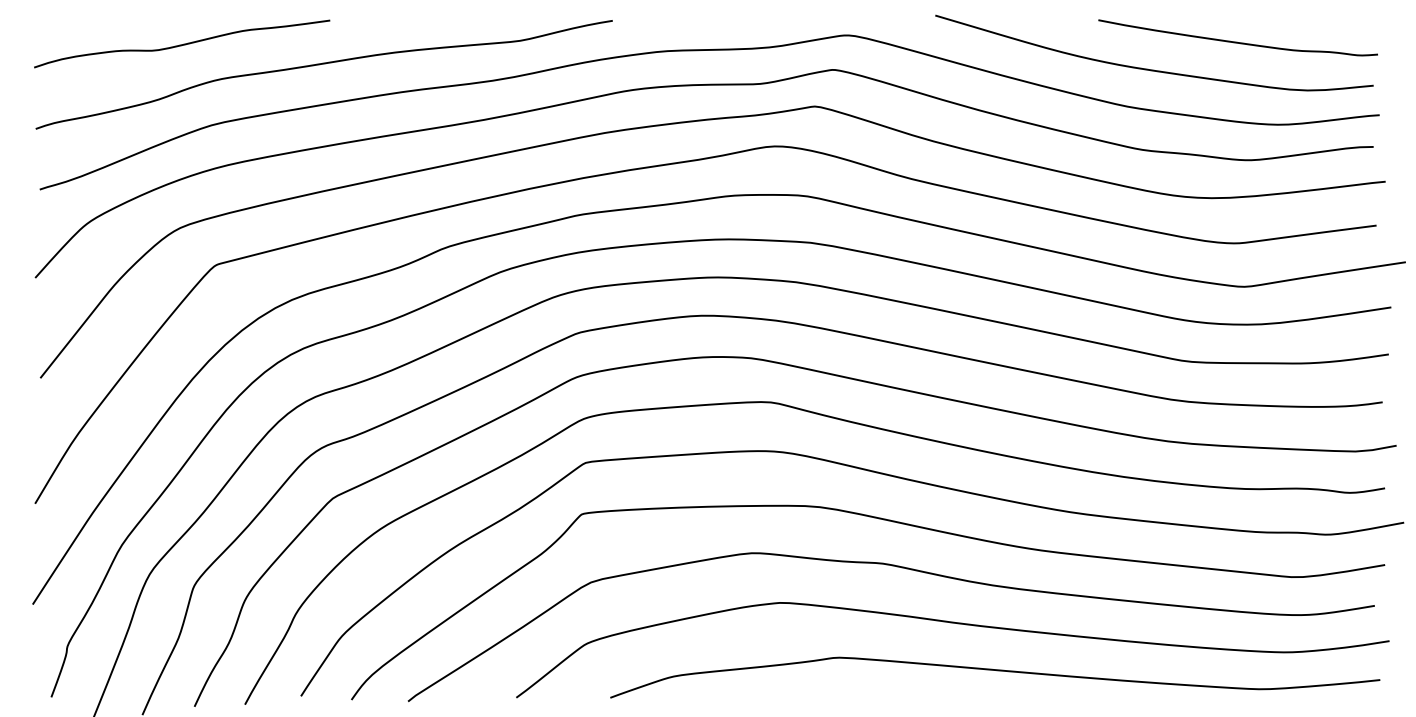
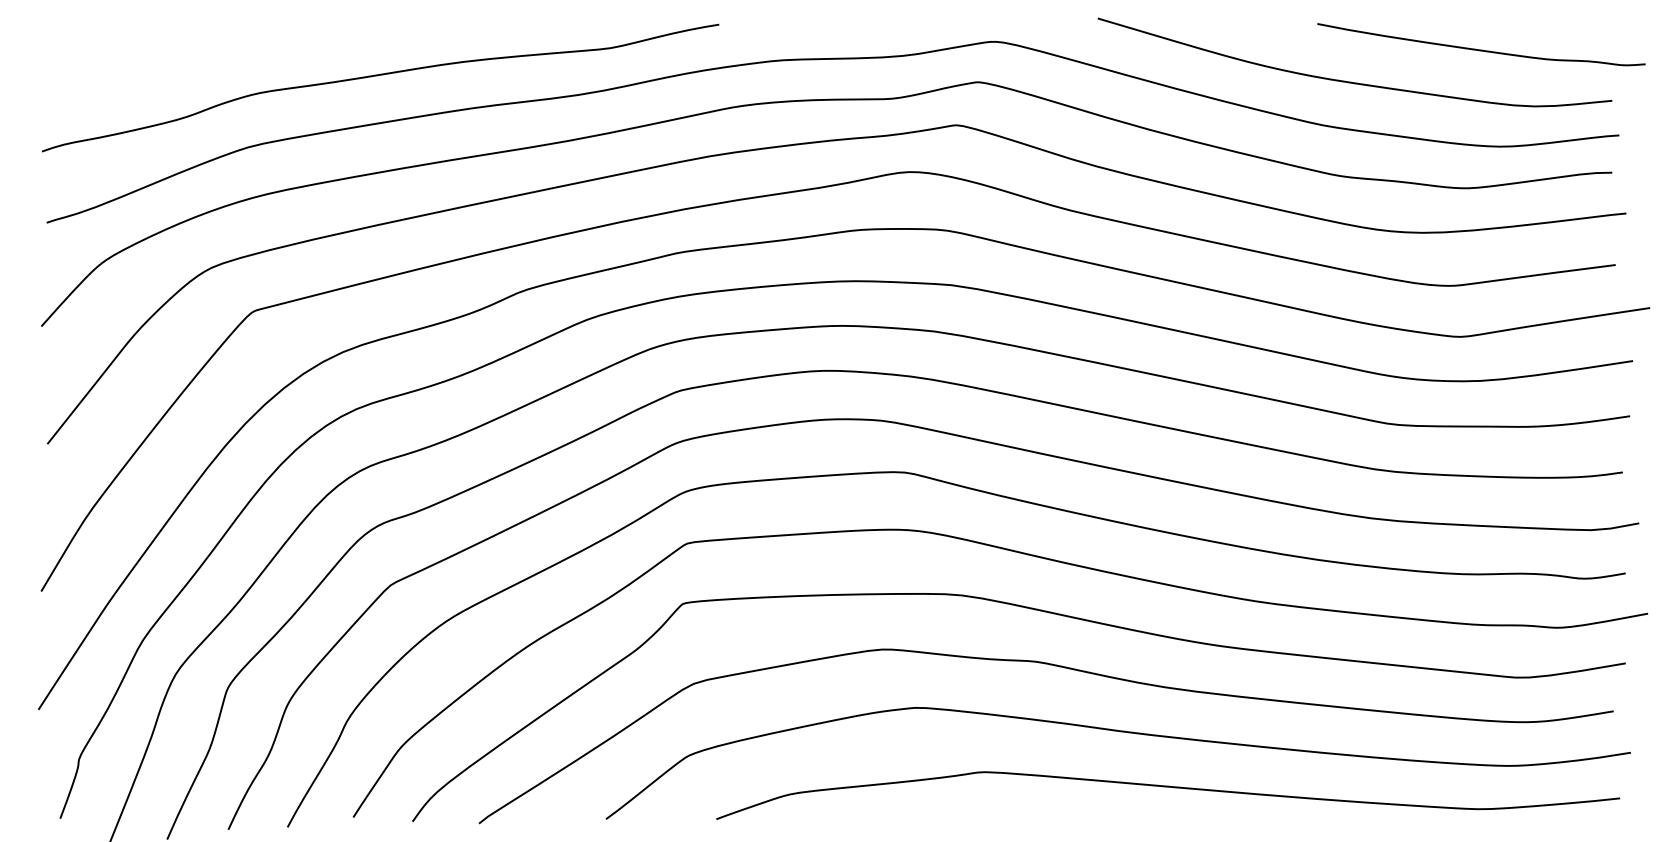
curve: (1237, 41) -> (1480, 48), moved
curve: (183, 43) -> (215, 51), removed

